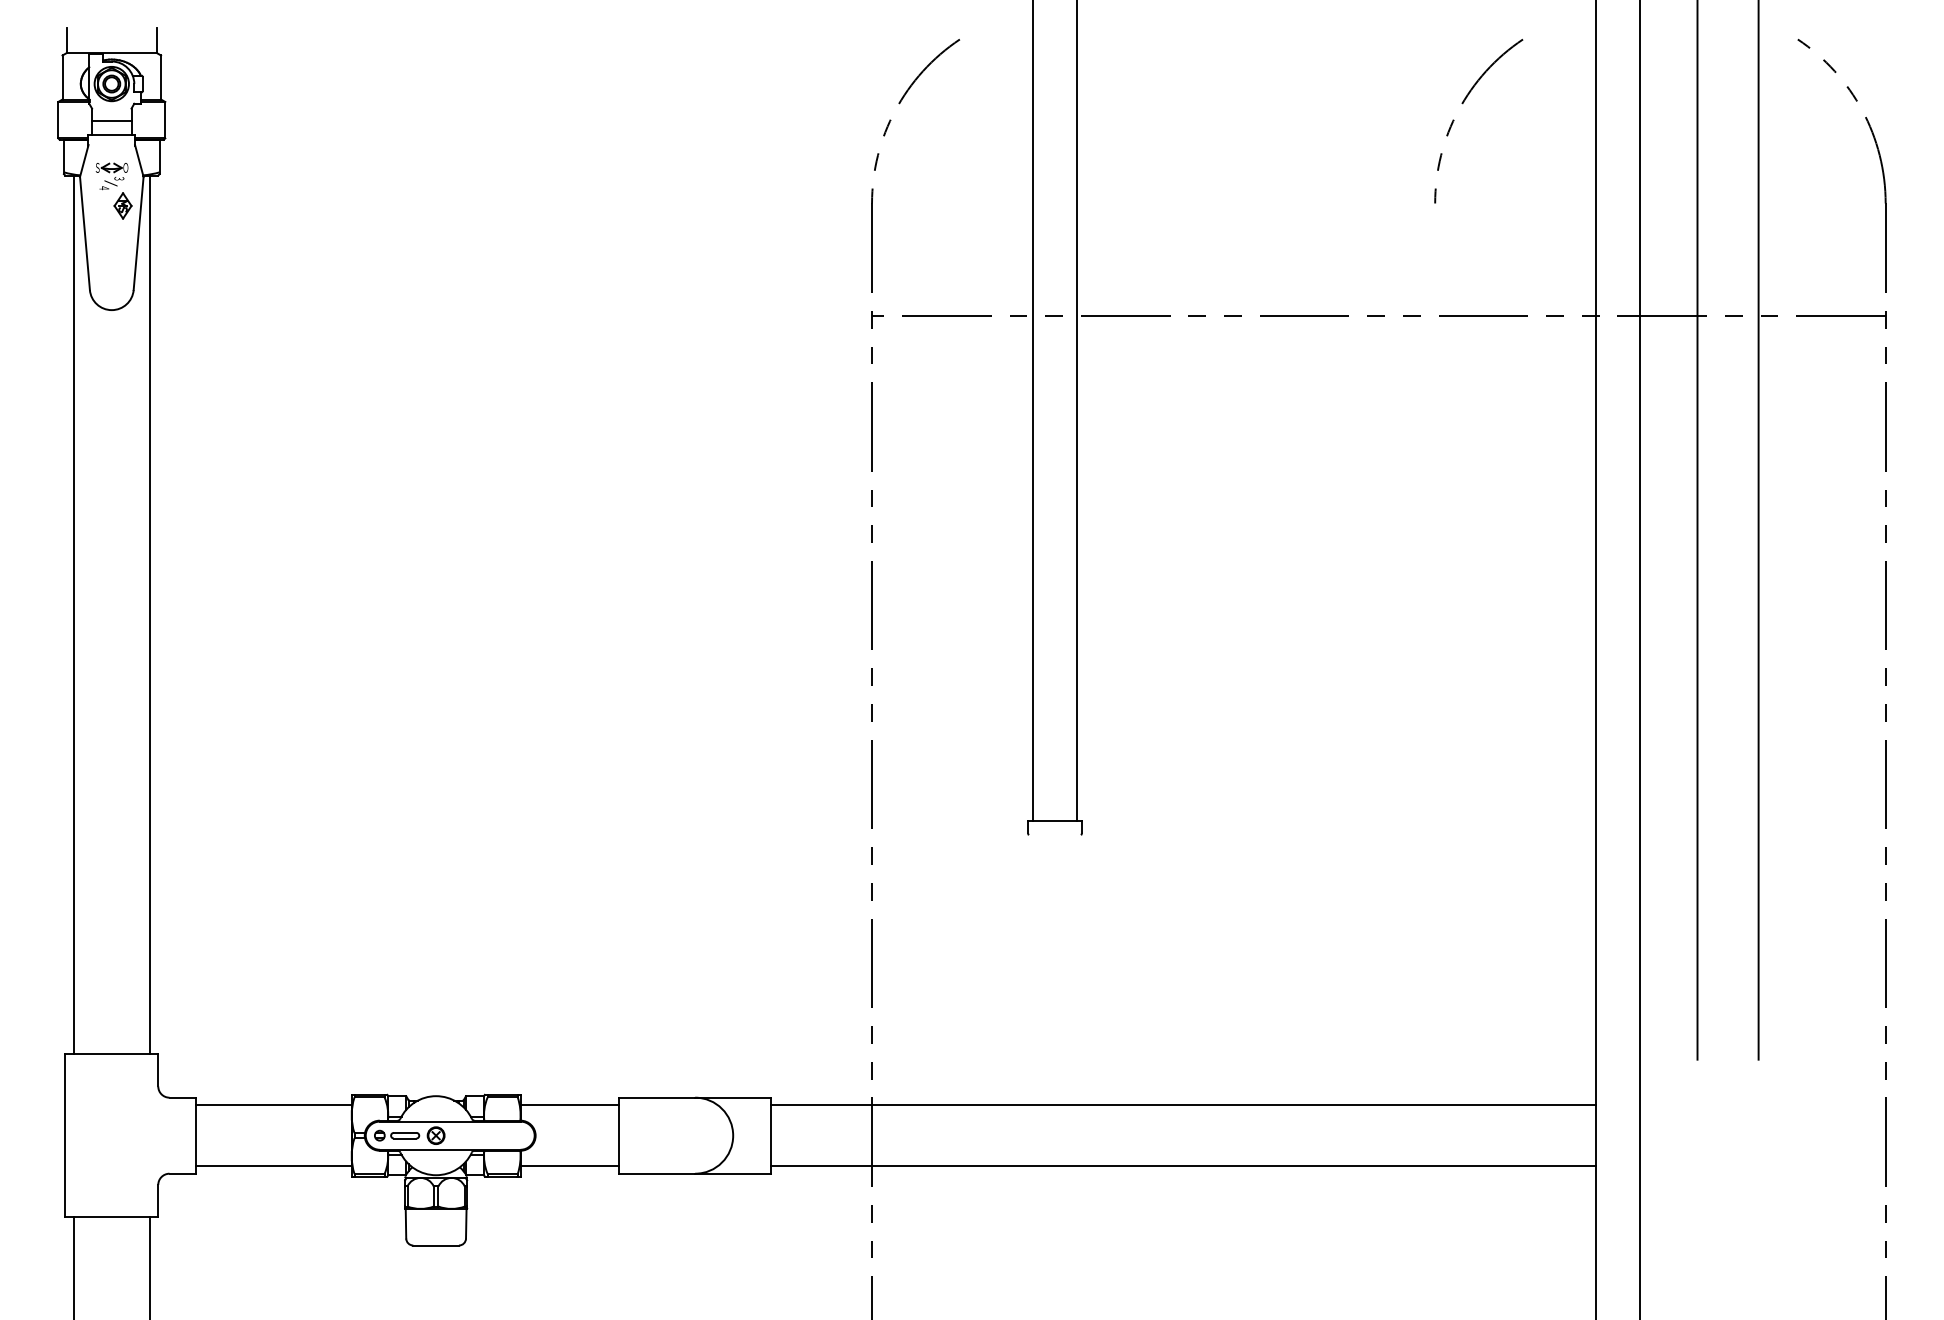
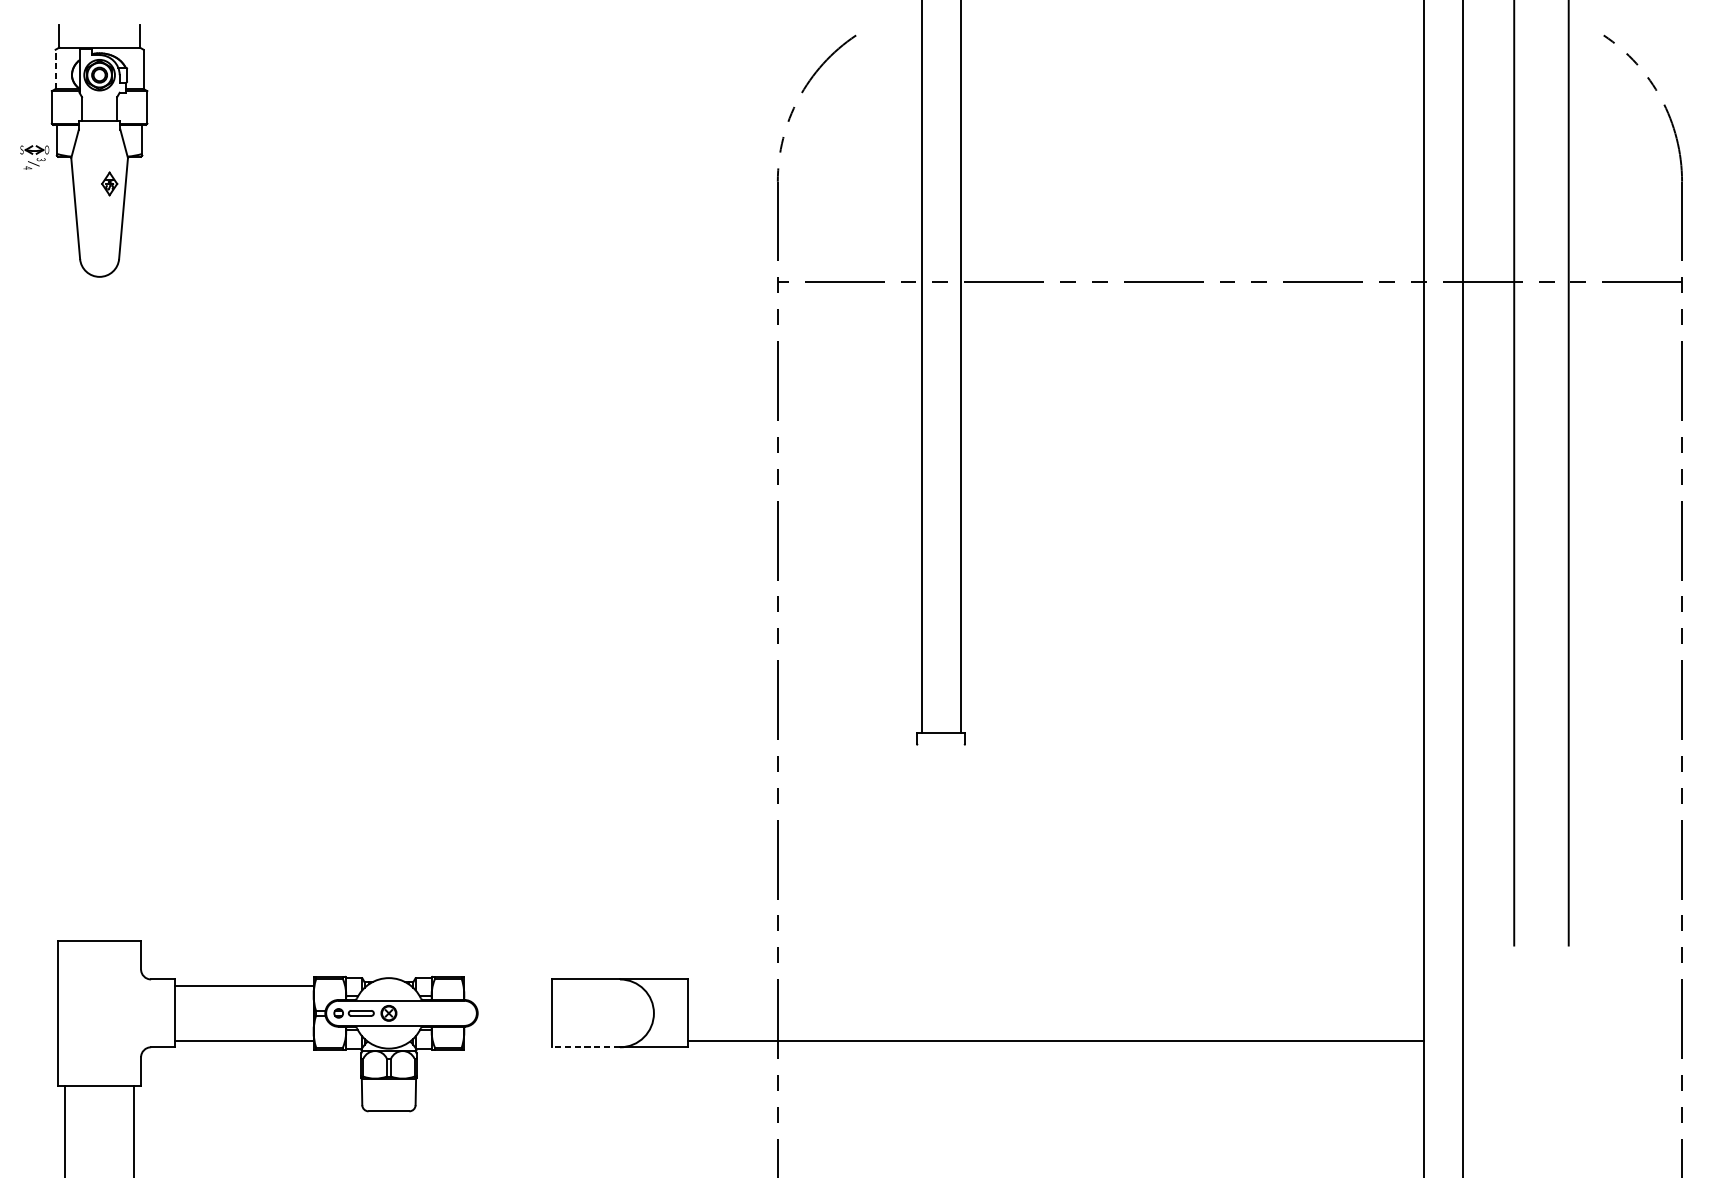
line: (62, 77) -> (55, 69), solid -> dashed
arc: (1462, 104) -> (1304, 93), removed
line: (111, 120) -> (99, 107), removed
part: (111, 176) -> (34, 157), moved
line: (73, 614) -> (65, 548), removed
line: (150, 614) -> (134, 548), removed
line: (569, 1105) -> (507, 986), removed
line: (1183, 1105) -> (1055, 986), removed
line: (569, 1166) -> (507, 1040), removed
line: (656, 1173) -> (585, 1047), solid -> dashed

